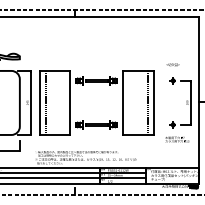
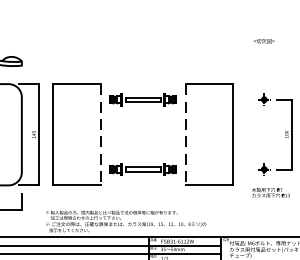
text: (172, 64) -> (263, 40), moved
line: (45, 102) -> (62, 134), removed
line: (147, 102) -> (223, 134), removed
line: (69, 103) -> (100, 135), solid -> dashed
line: (123, 103) -> (185, 135), solid -> dashed

